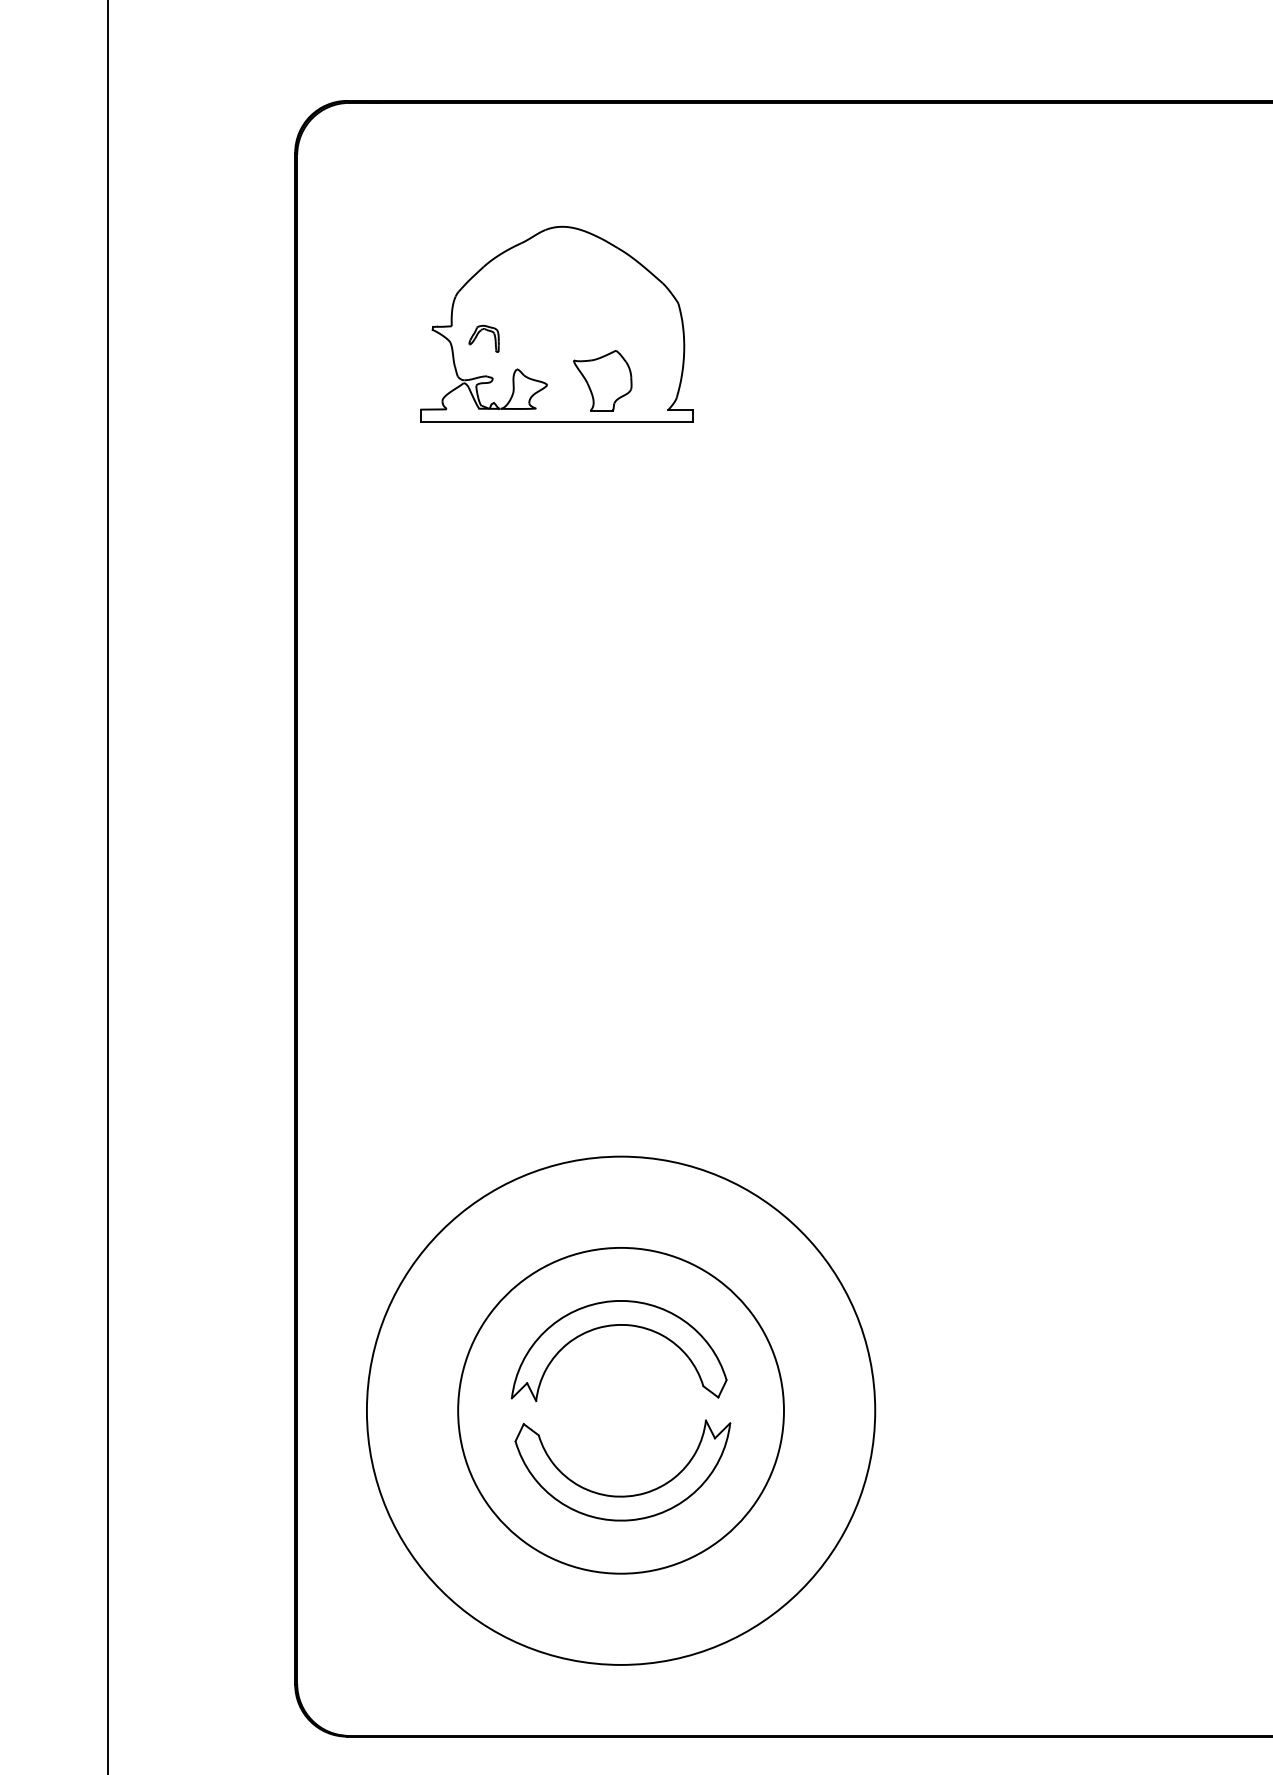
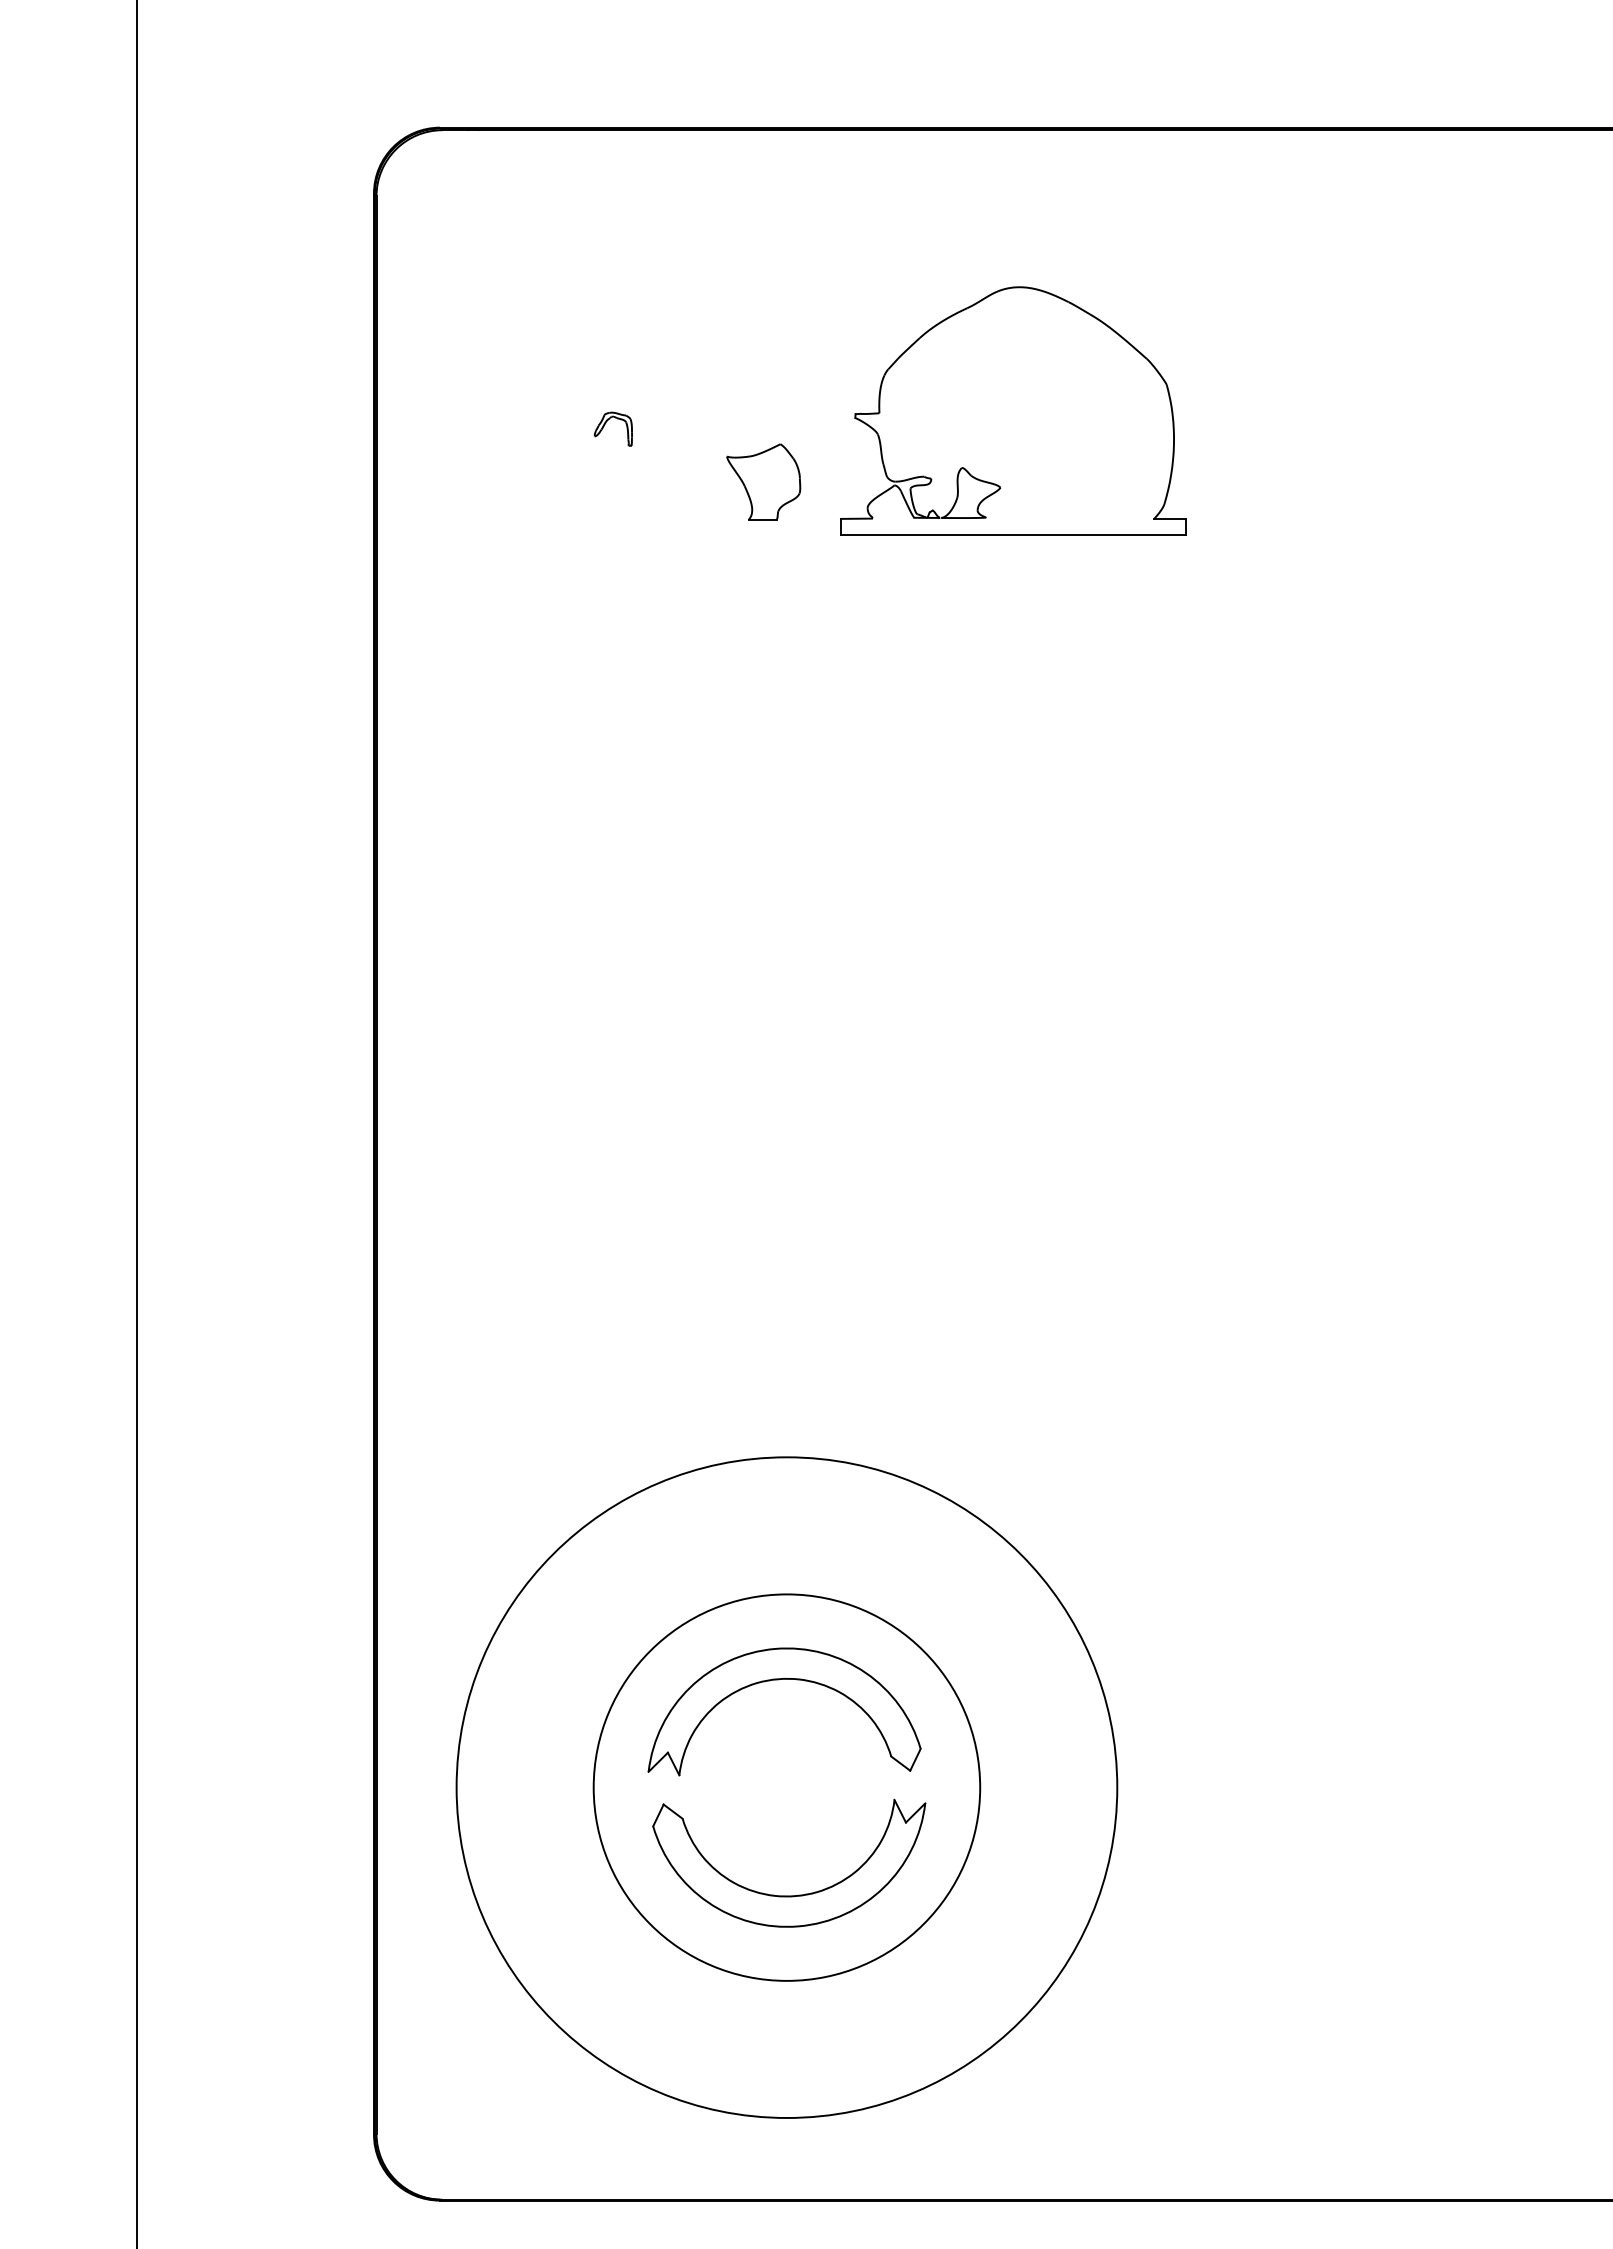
part: (557, 324) -> (1013, 410), moved
circle: (620, 1410) -> (786, 1787), size x0.6
circle: (620, 1410) -> (786, 1787), size x1.6

